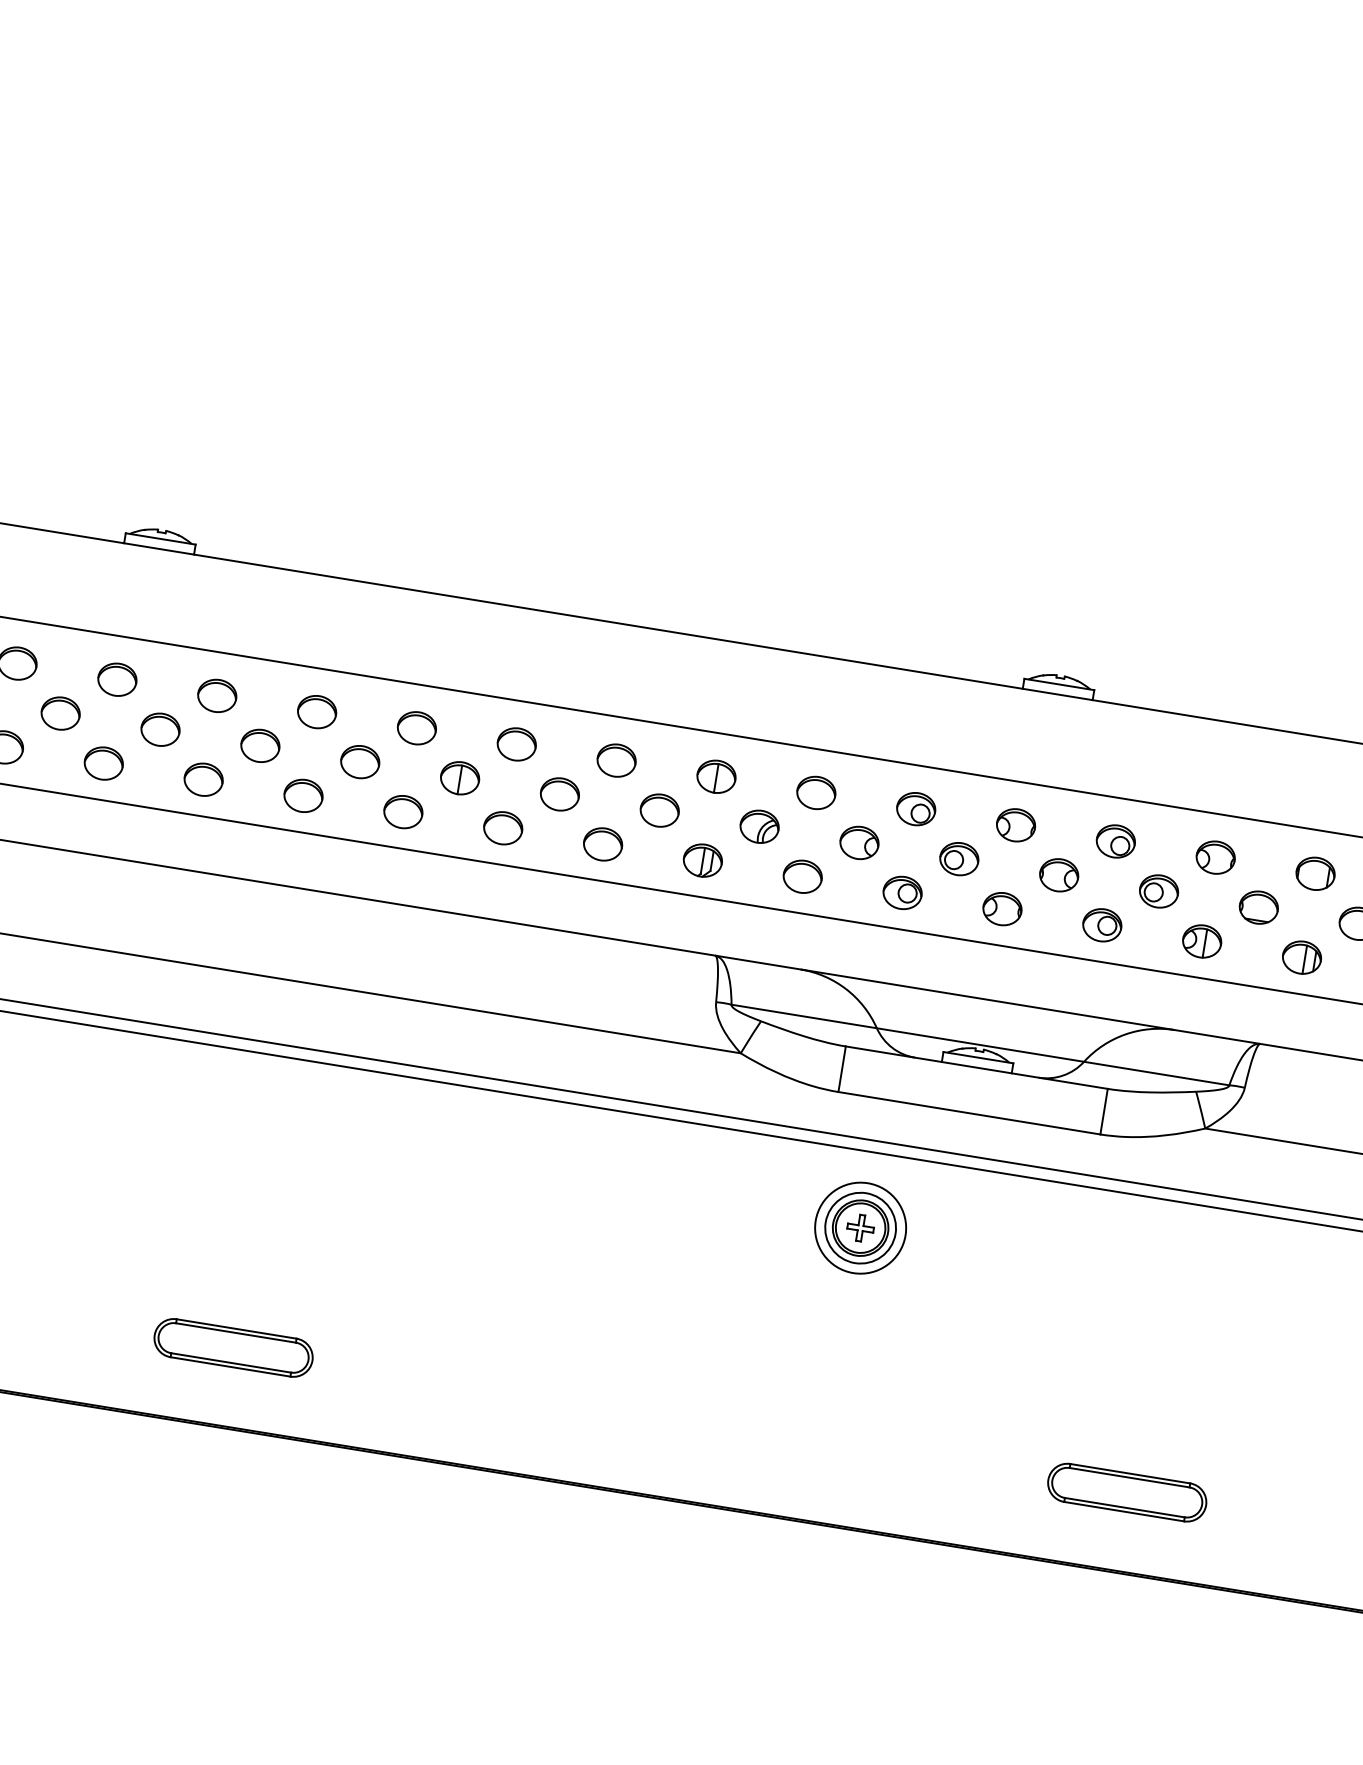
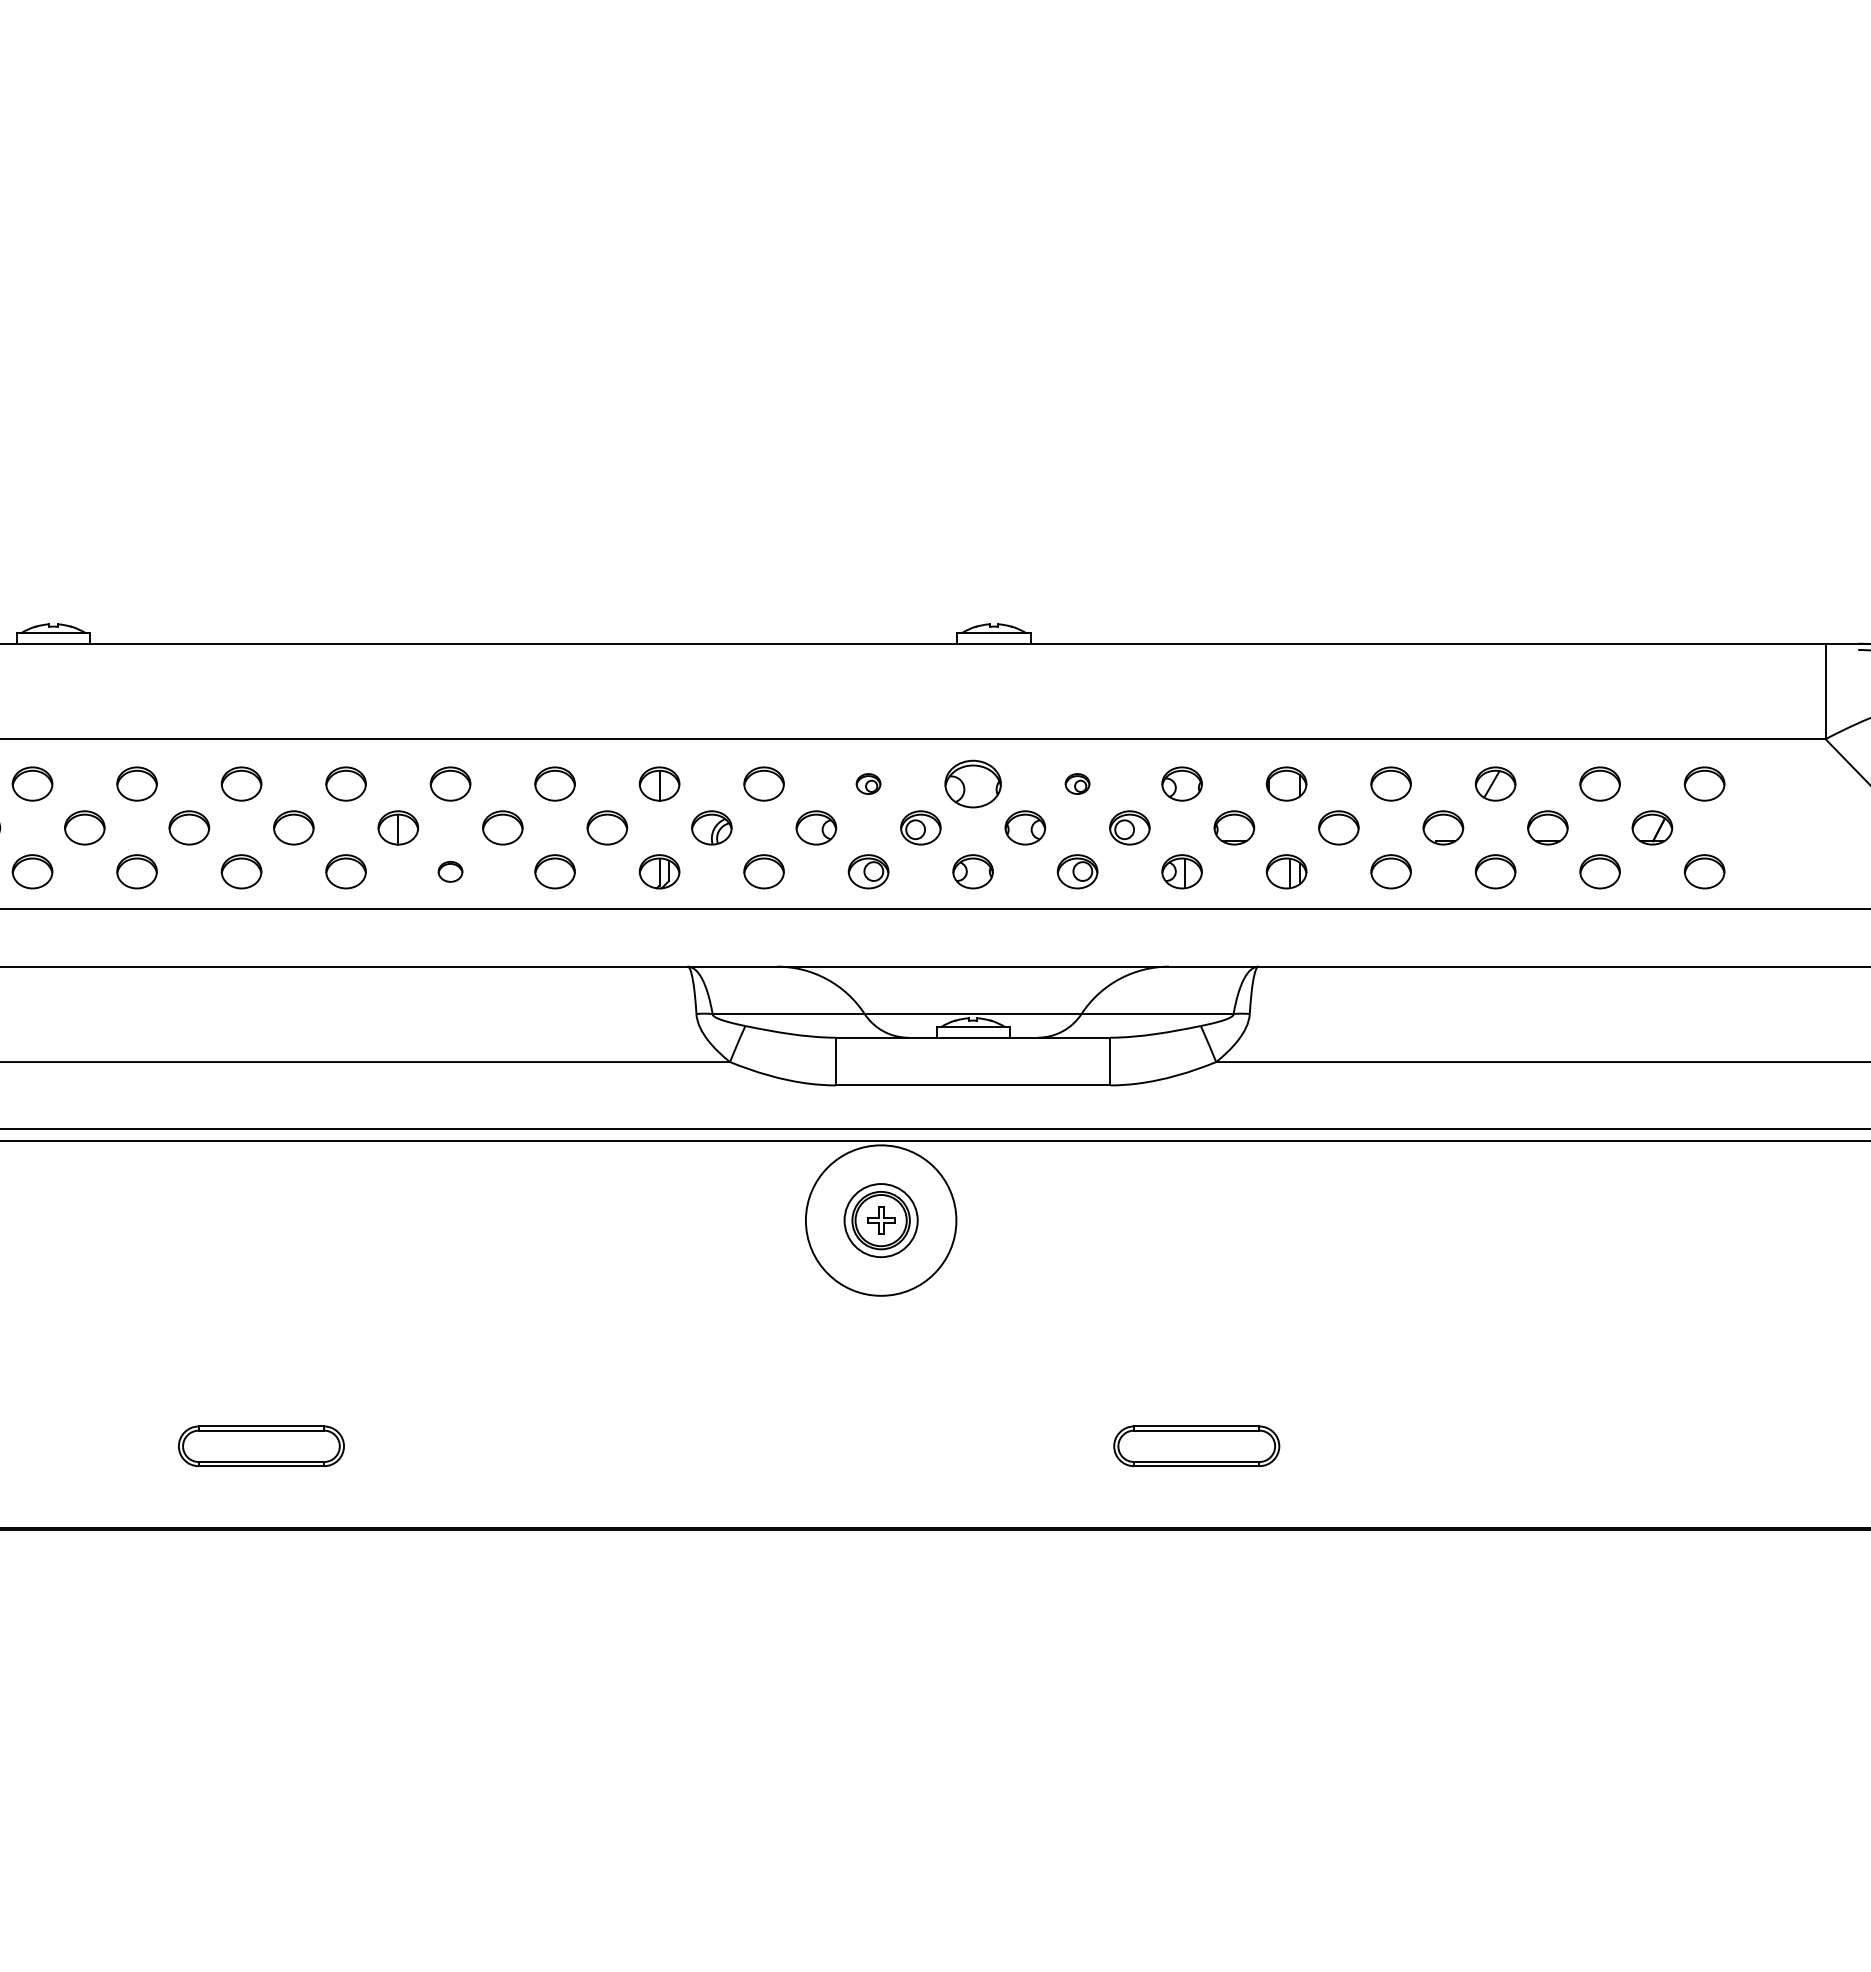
part: (916, 808) -> (868, 783), size x0.6
part: (1015, 824) -> (972, 783), size x1.4
part: (503, 827) -> (450, 871), size x0.6
part: (1115, 840) -> (1077, 783), size x0.6
circle: (860, 1228) -> (881, 1220), size x1.6

